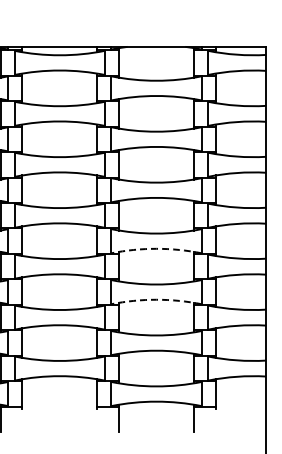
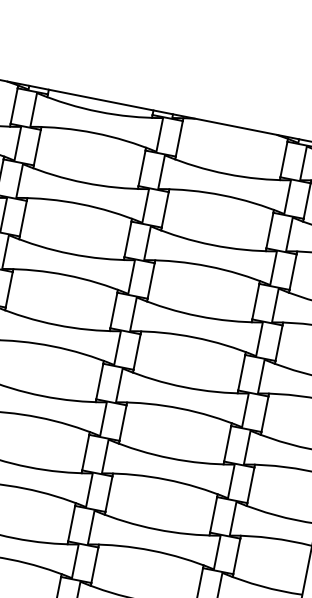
arc: (156, 248) -> (180, 408), dashed -> solid
arc: (156, 299) -> (166, 479), dashed -> solid

